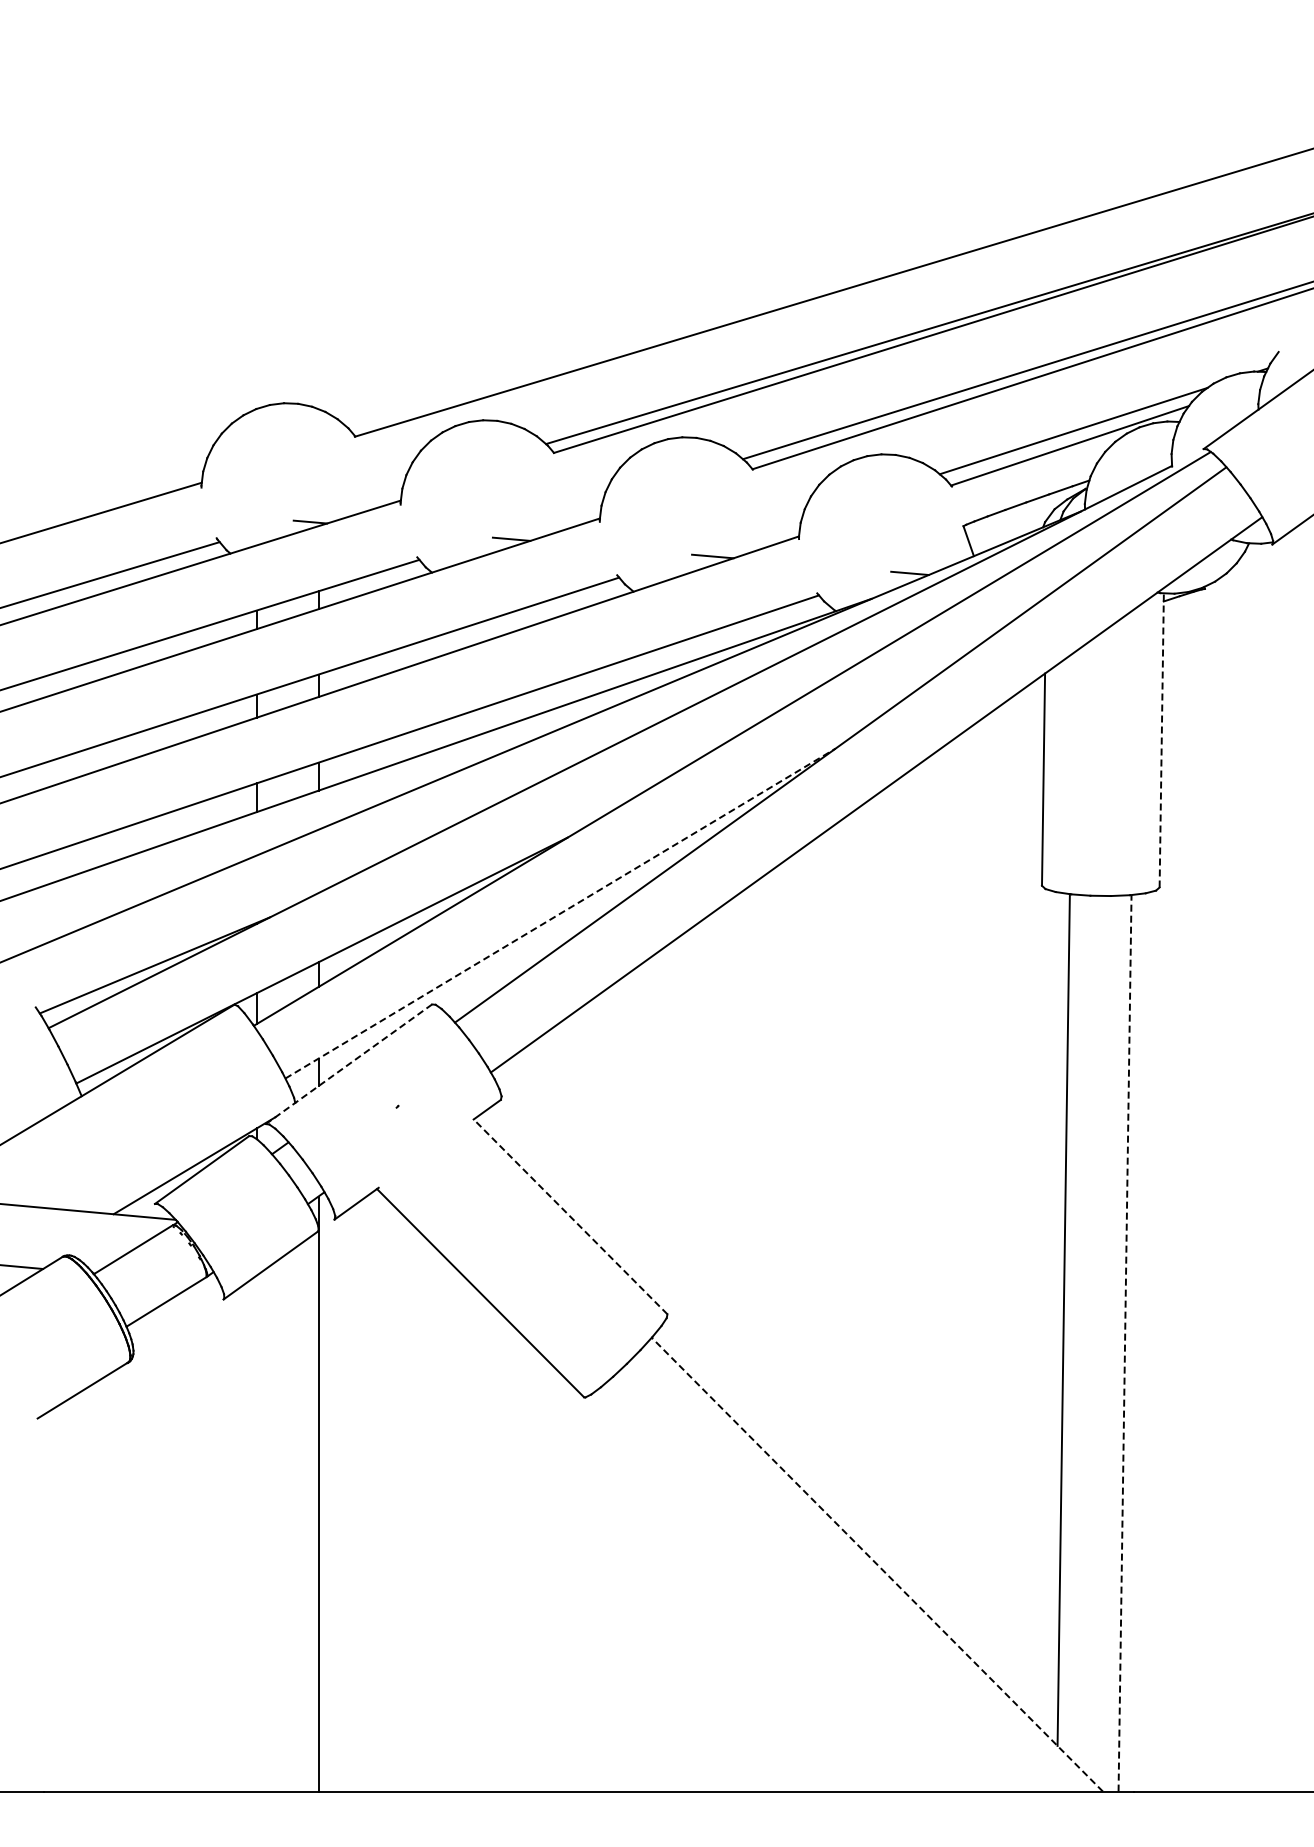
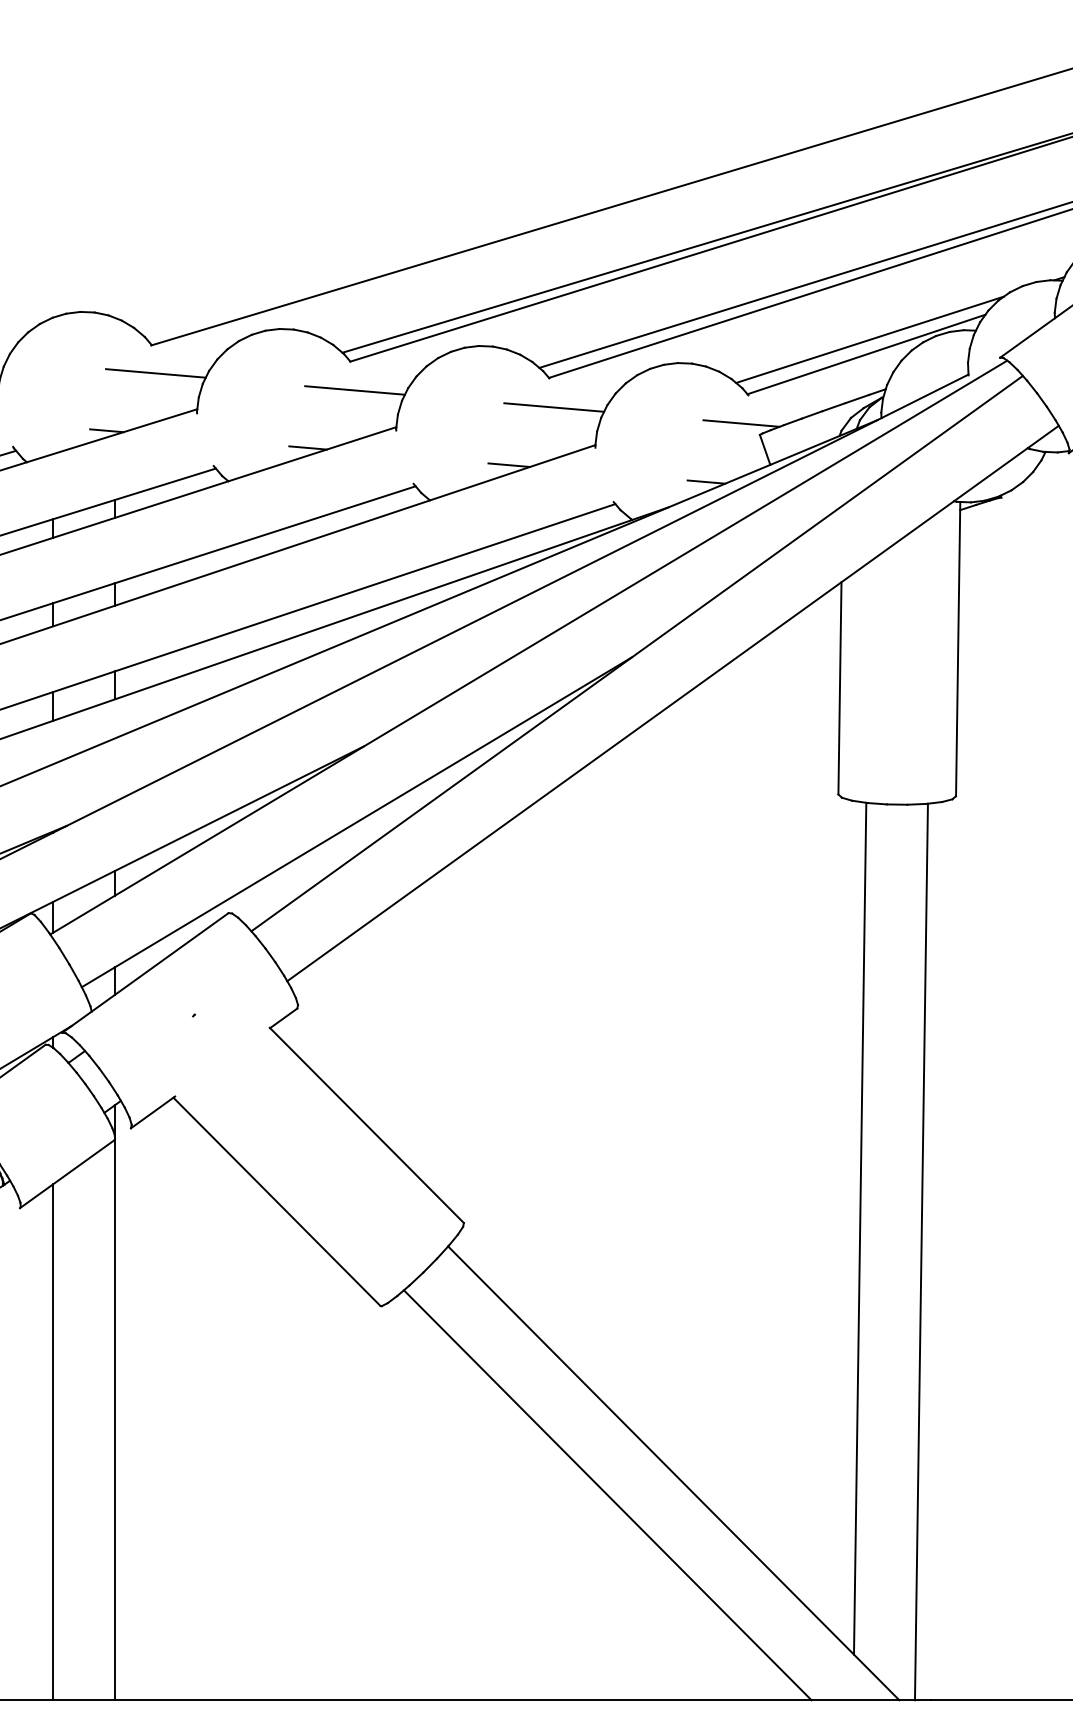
line: (359, 464) -> (155, 373), added
line: (558, 481) -> (354, 390), added
line: (757, 498) -> (553, 407), added
line: (945, 514) -> (741, 423), added
line: (1161, 739) -> (957, 648), dashed -> solid
line: (560, 913) -> (356, 822), dashed -> solid
line: (348, 1064) -> (144, 973), dashed -> solid
line: (570, 1216) -> (366, 1125), dashed -> solid
line: (1125, 1342) -> (921, 1251), dashed -> solid
line: (256, 1533) -> (52, 1442), added
line: (877, 1564) -> (673, 1473), dashed -> solid
line: (811, 1586) -> (607, 1495), added

